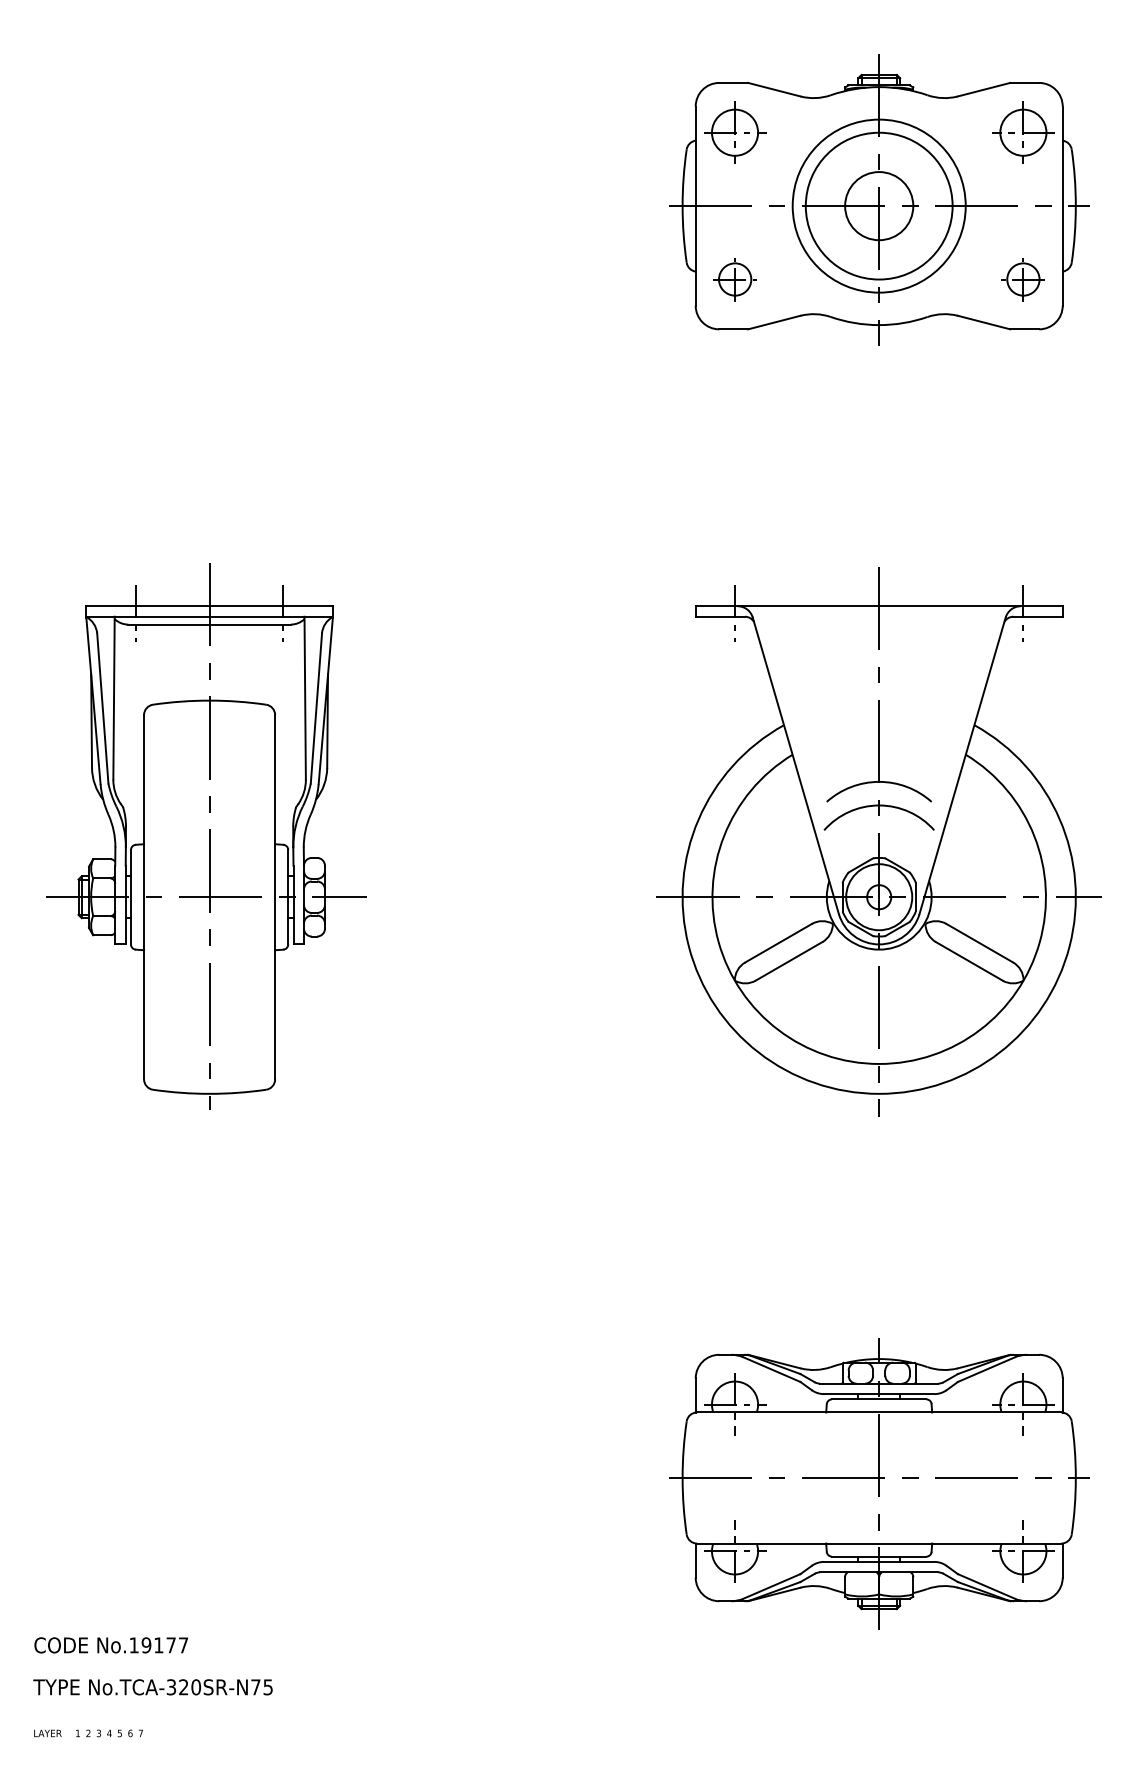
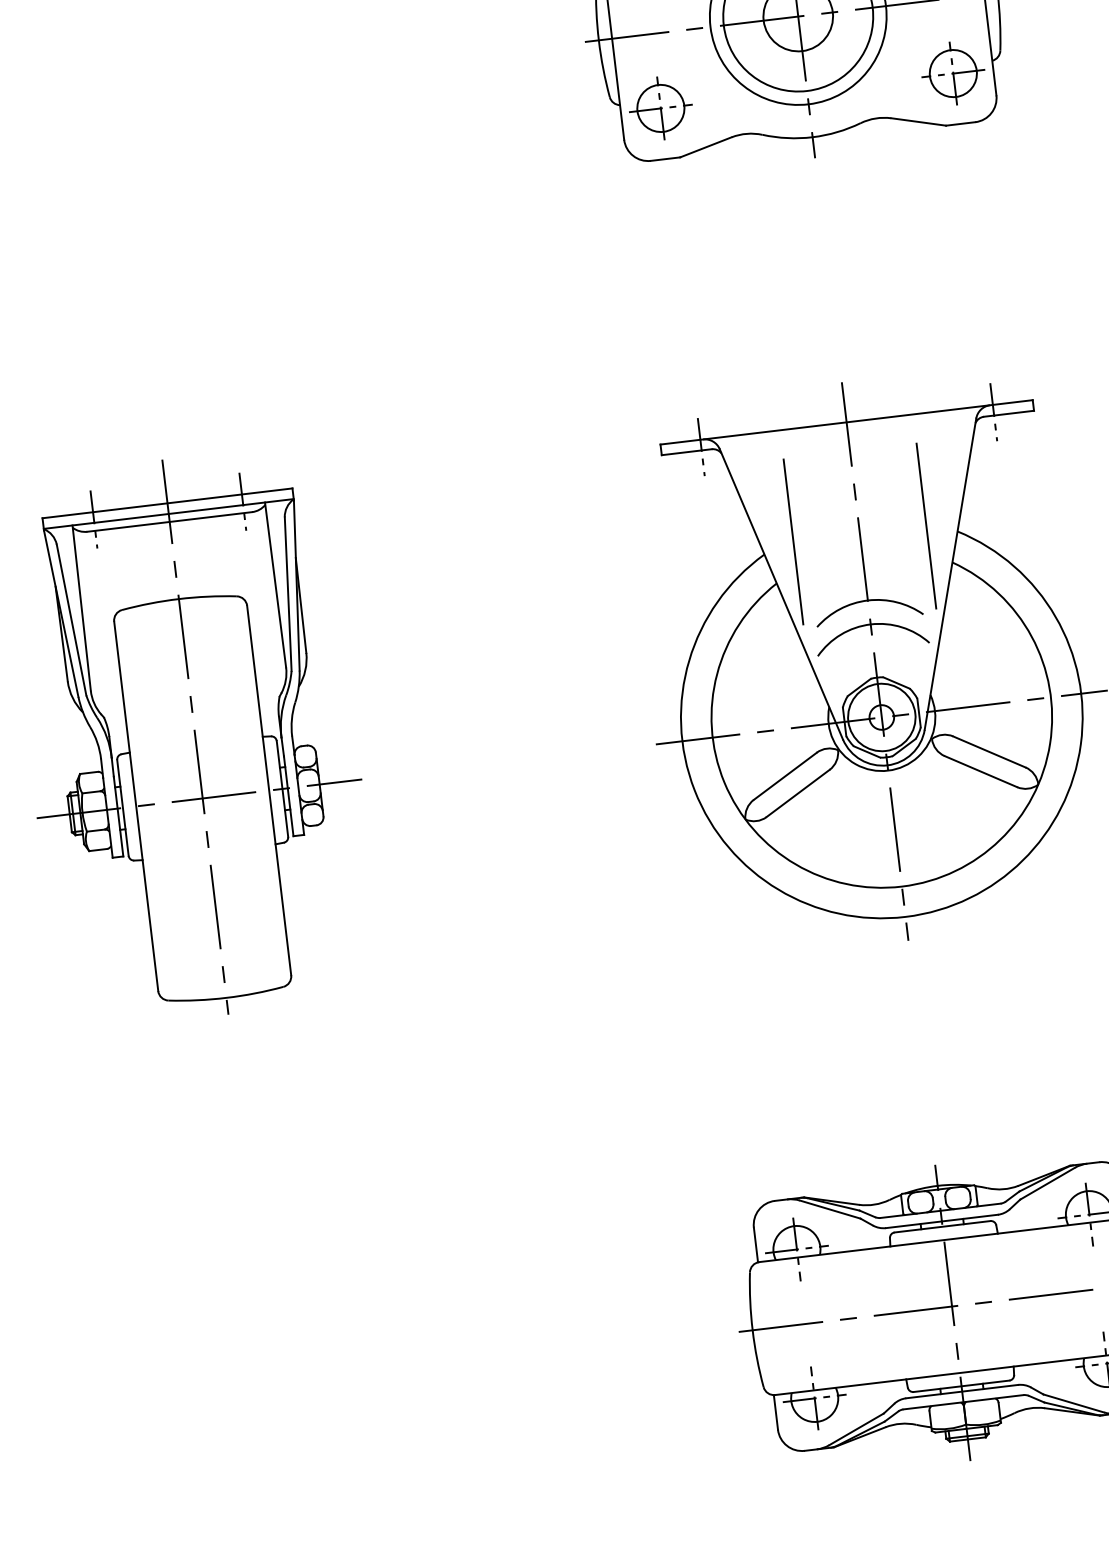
part: (735, 279) -> (661, 108), size x1.43
part: (1023, 279) -> (953, 73), size x1.43
line: (813, 716) -> (793, 542), added
line: (944, 716) -> (926, 526), added

